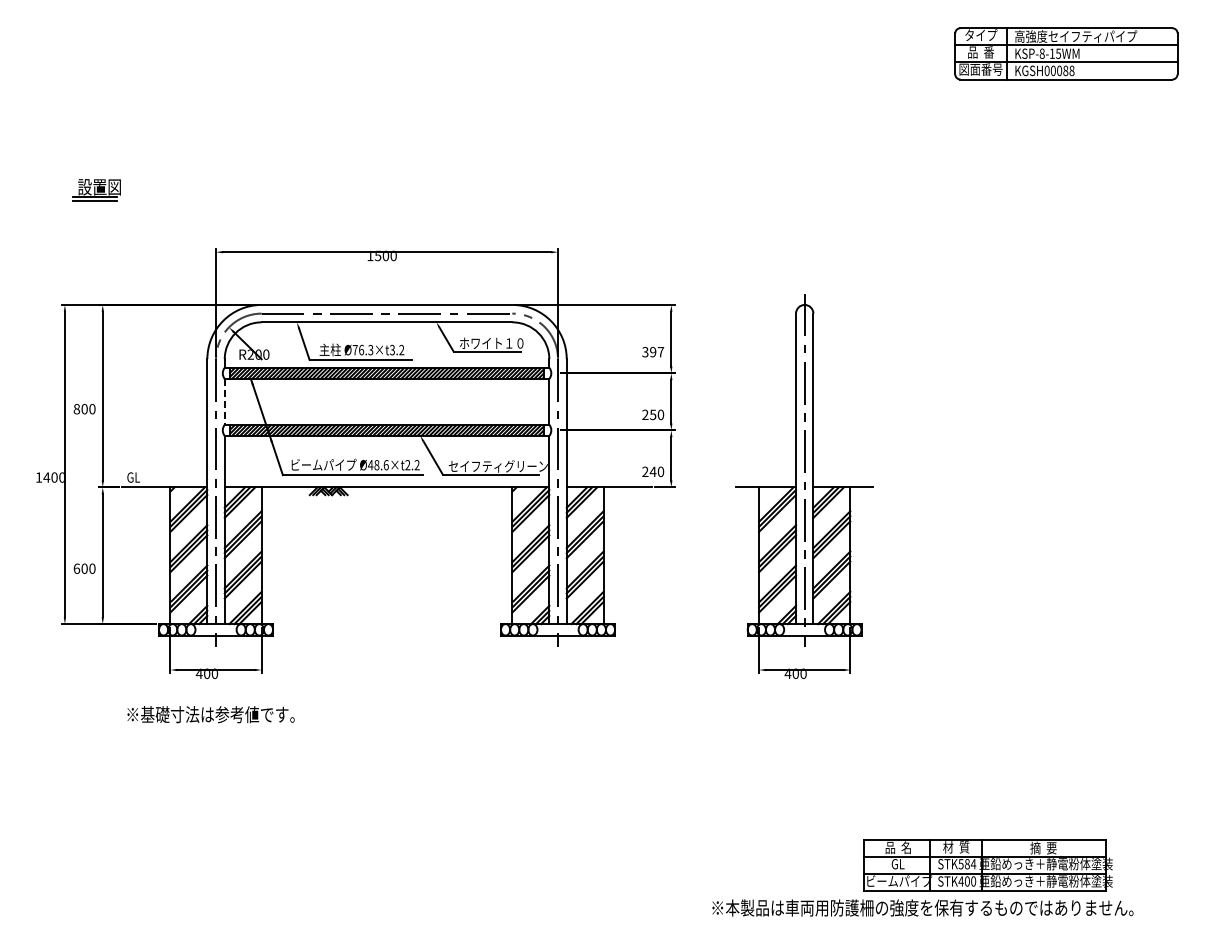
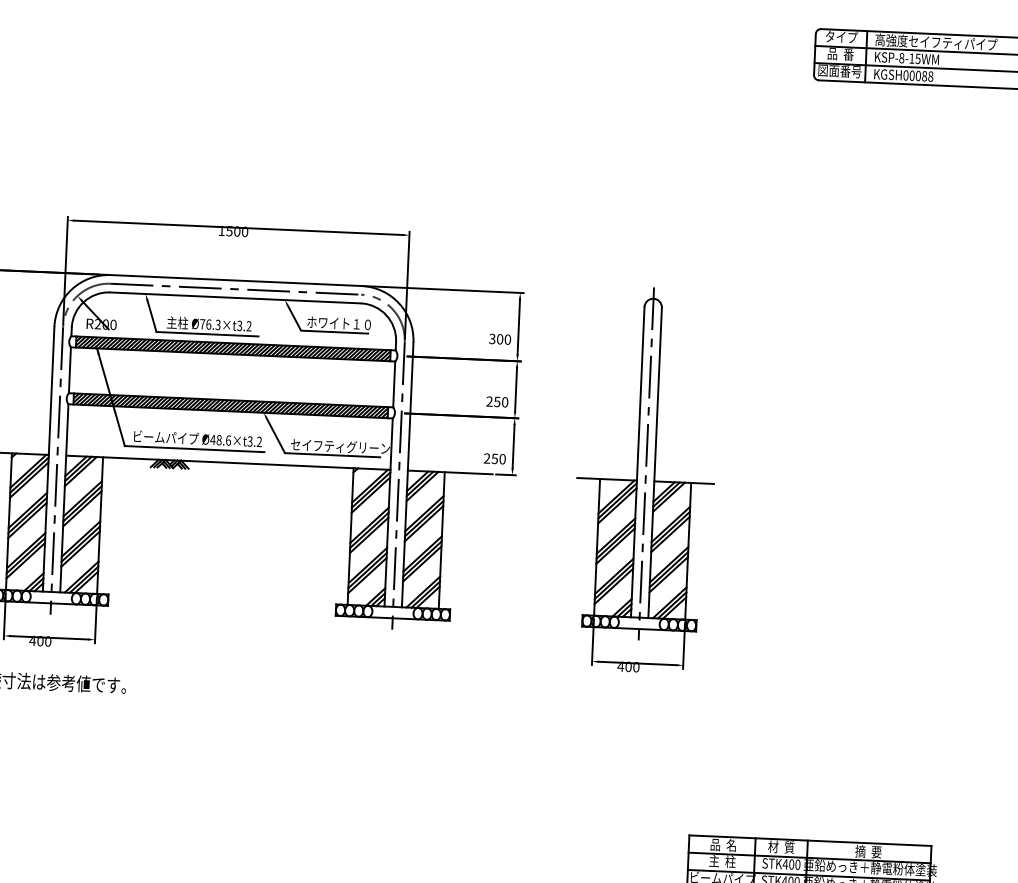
text: (657, 352) -> (504, 339), 397 -> 300
line: (224, 401) -> (69, 369), dashed -> solid
text: (407, 465) -> (249, 441), Ø48.6×t2.2 -> Ø48.6×t3.2
text: (652, 471) -> (494, 458), 240 -> 250
text: (898, 864) -> (722, 861), GL -> 主  柱
text: (967, 864) -> (791, 864), STK584 -> STK400

